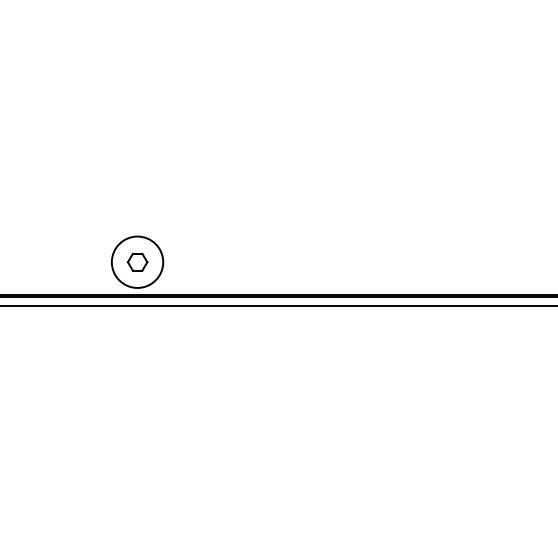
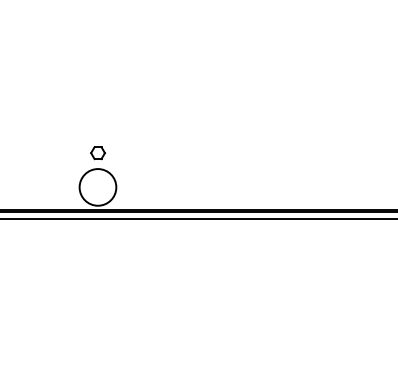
part: (137, 261) -> (97, 152), moved

